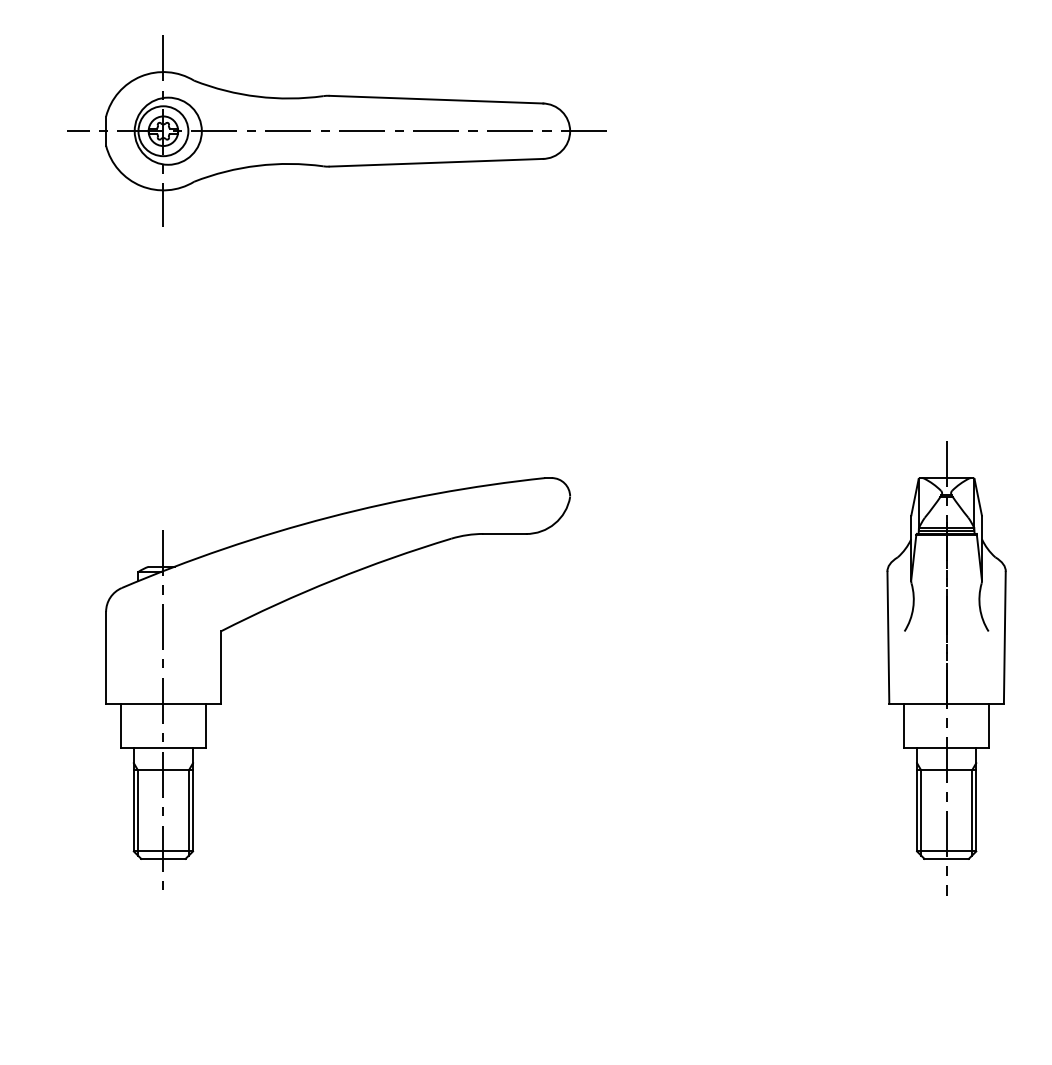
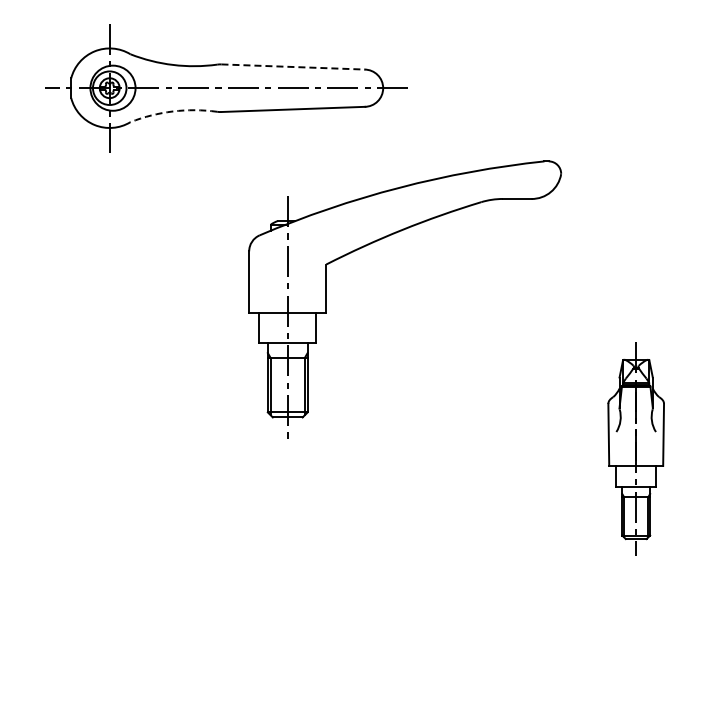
line: (436, 100) -> (293, 67), solid -> dashed
arc: (258, 165) -> (173, 111), solid -> dashed
part: (301, 595) -> (380, 240), moved
part: (945, 668) -> (635, 449), size x0.7

